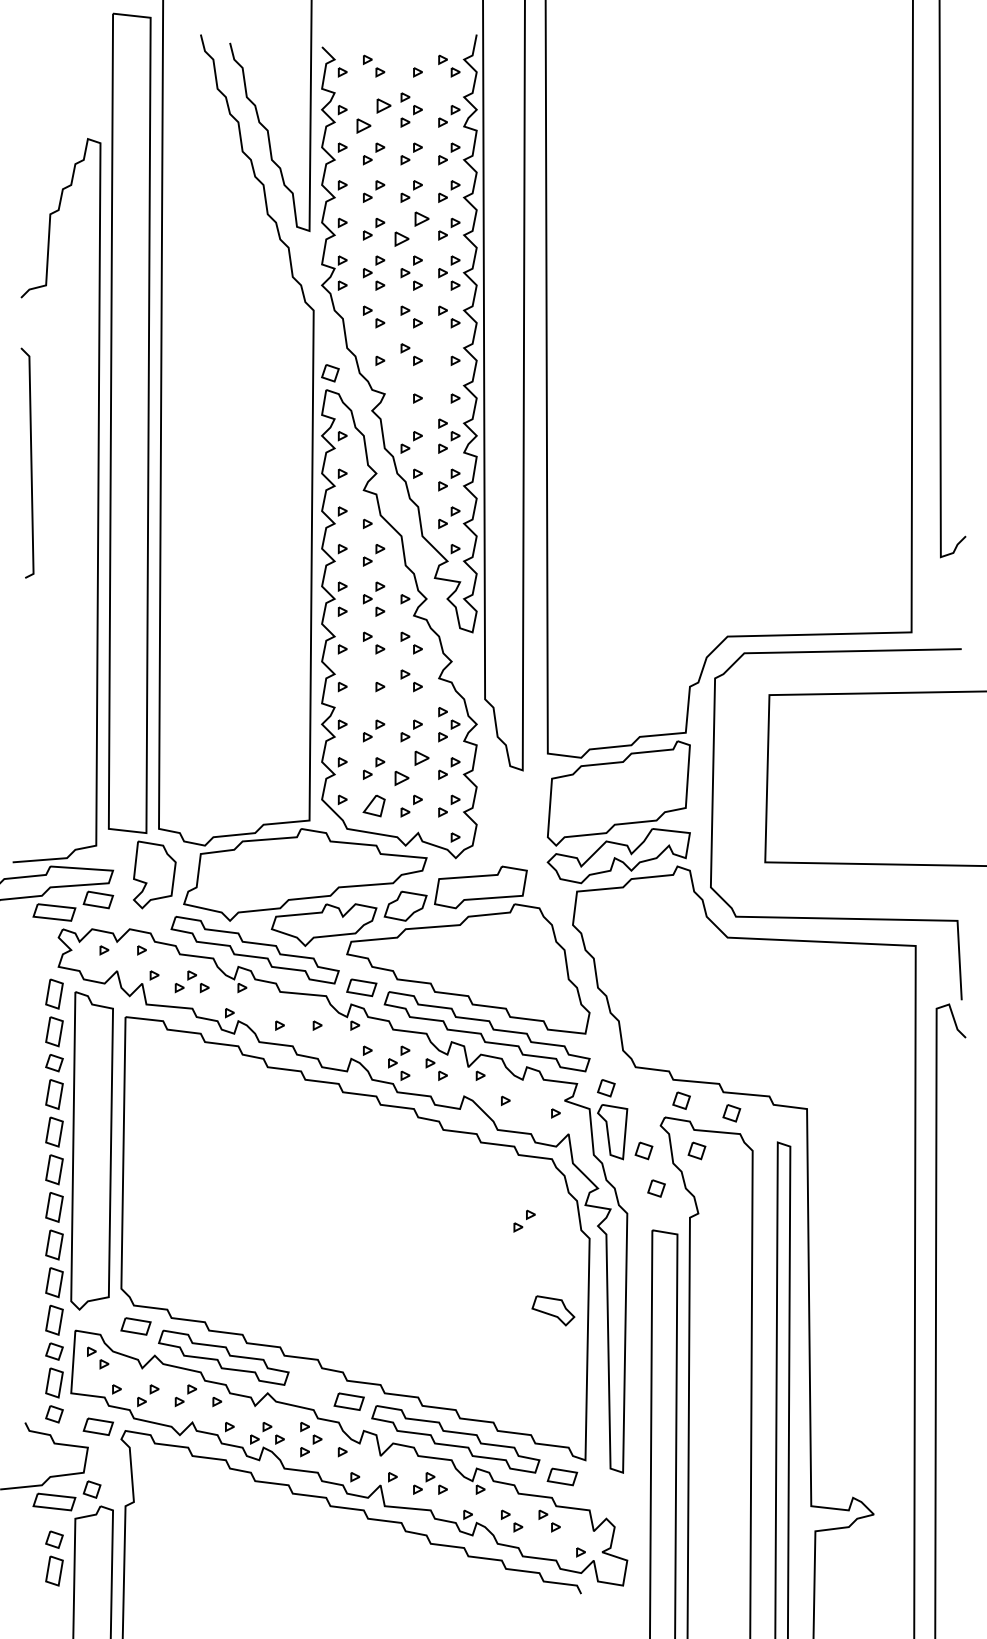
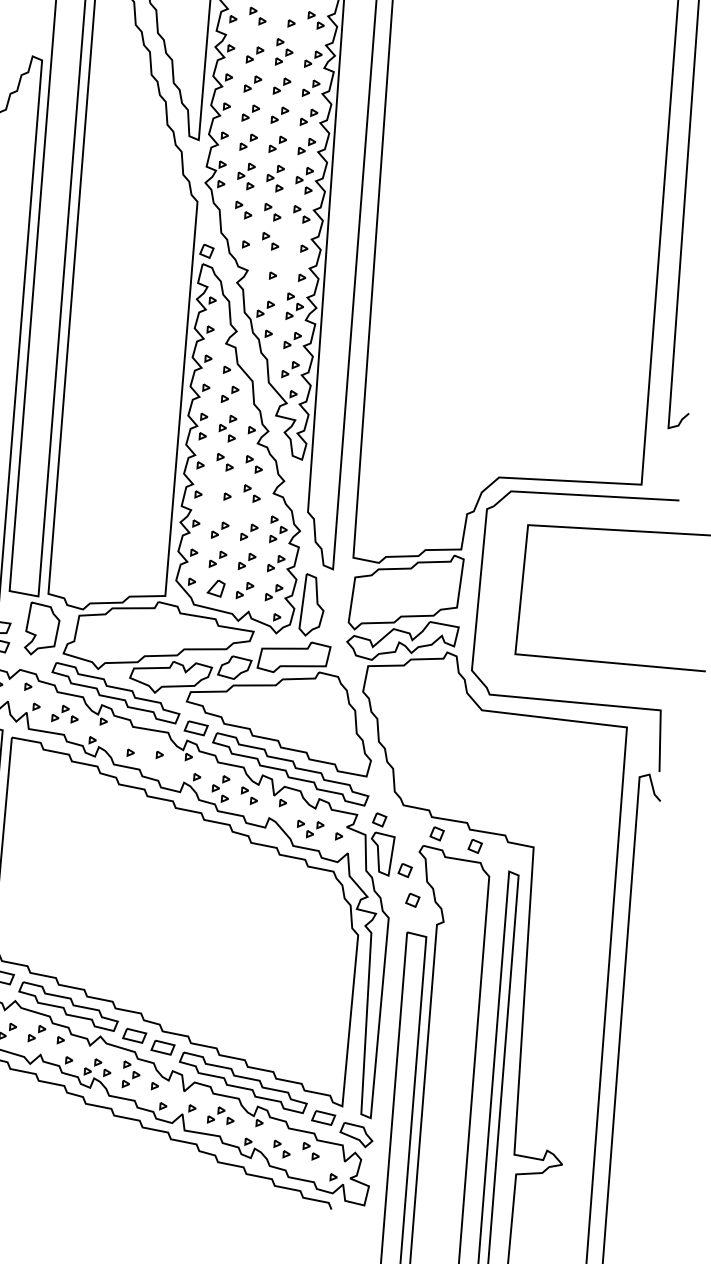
part: (374, 116) -> (255, 55), size x0.62
part: (411, 228) -> (277, 143), size x0.62
part: (411, 768) -> (247, 561), size x0.62
part: (499, 818) -> (312, 605), added
part: (696, 1150) -> (445, 873), removed
part: (524, 1220) -> (315, 829), moved
part: (553, 1310) -> (356, 1134), moved
part: (311, 1389) -> (134, 1036), added

